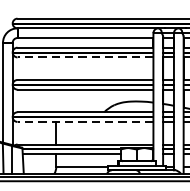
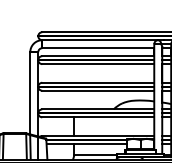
line: (85, 57) -> (98, 64), dashed -> solid
line: (85, 122) -> (98, 117), dashed -> solid

